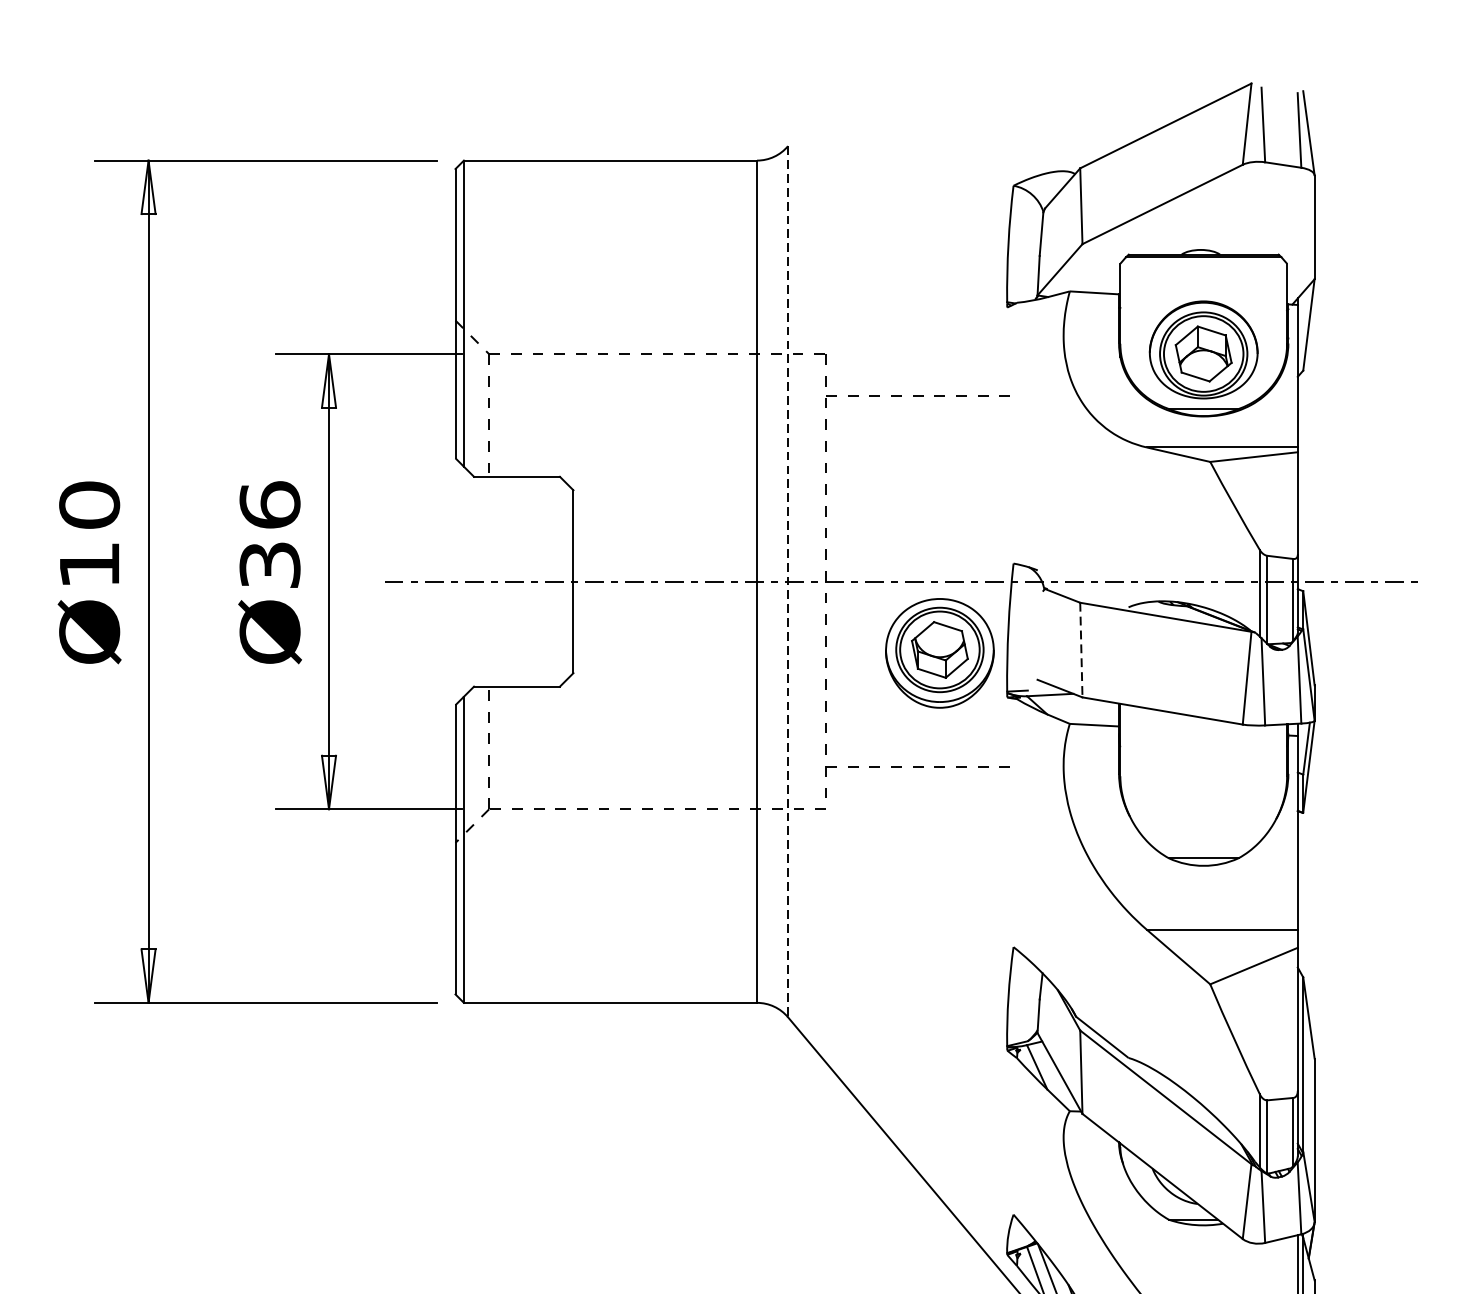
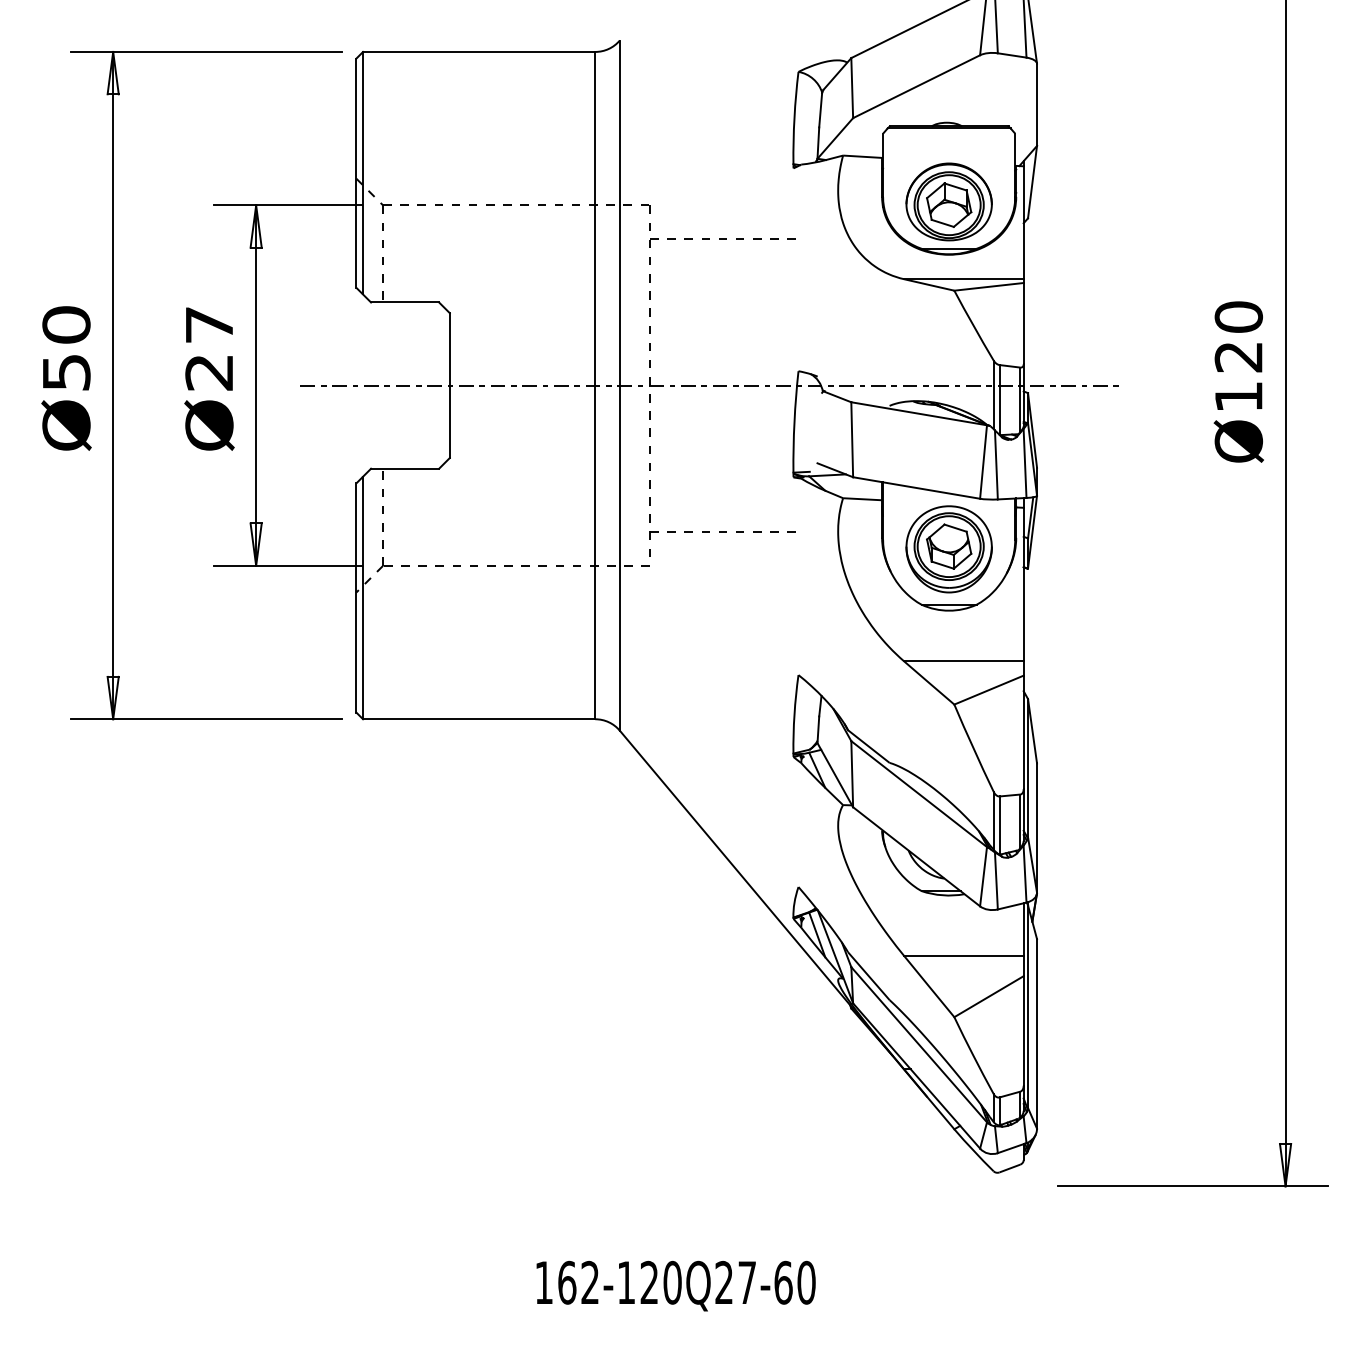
text: (270, 533) -> (209, 347), Ø36 -> Ø27
text: (89, 565) -> (66, 372), Ø10 -> Ø50
line: (787, 582) -> (619, 386), dashed -> solid
line: (1081, 651) -> (852, 440), dashed -> solid
part: (939, 653) -> (948, 549), moved

